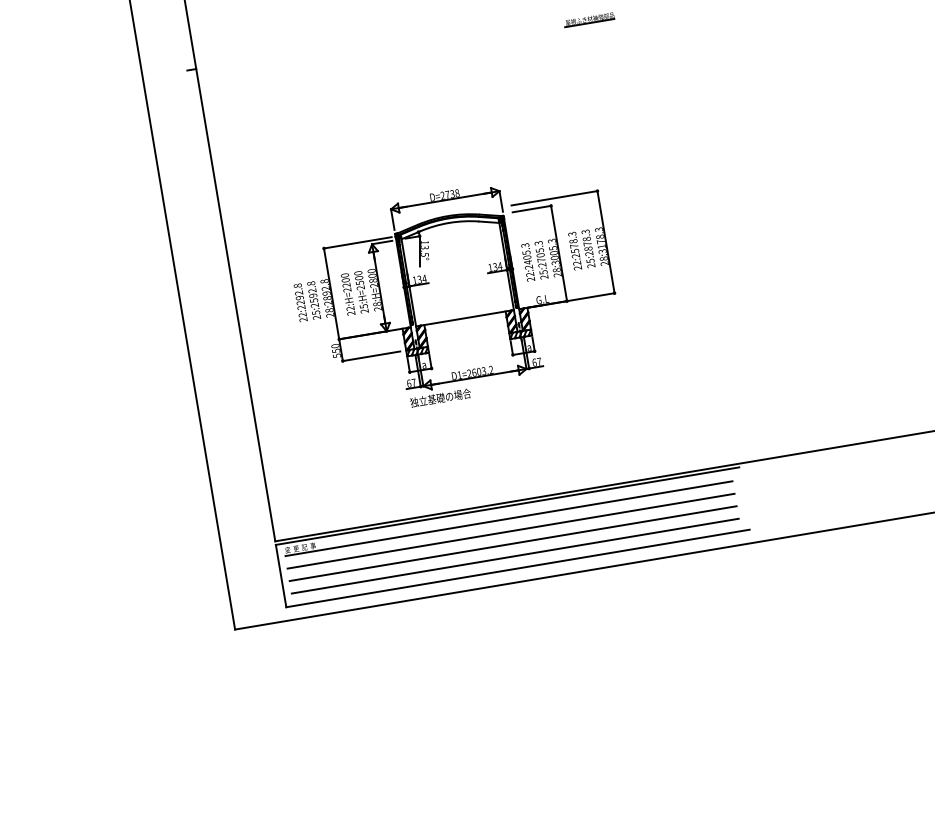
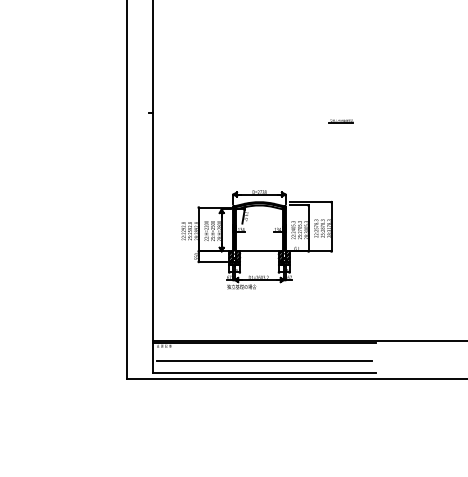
line: (509, 517) -> (264, 348), removed
line: (511, 530) -> (264, 354), removed
line: (515, 555) -> (264, 366), removed

